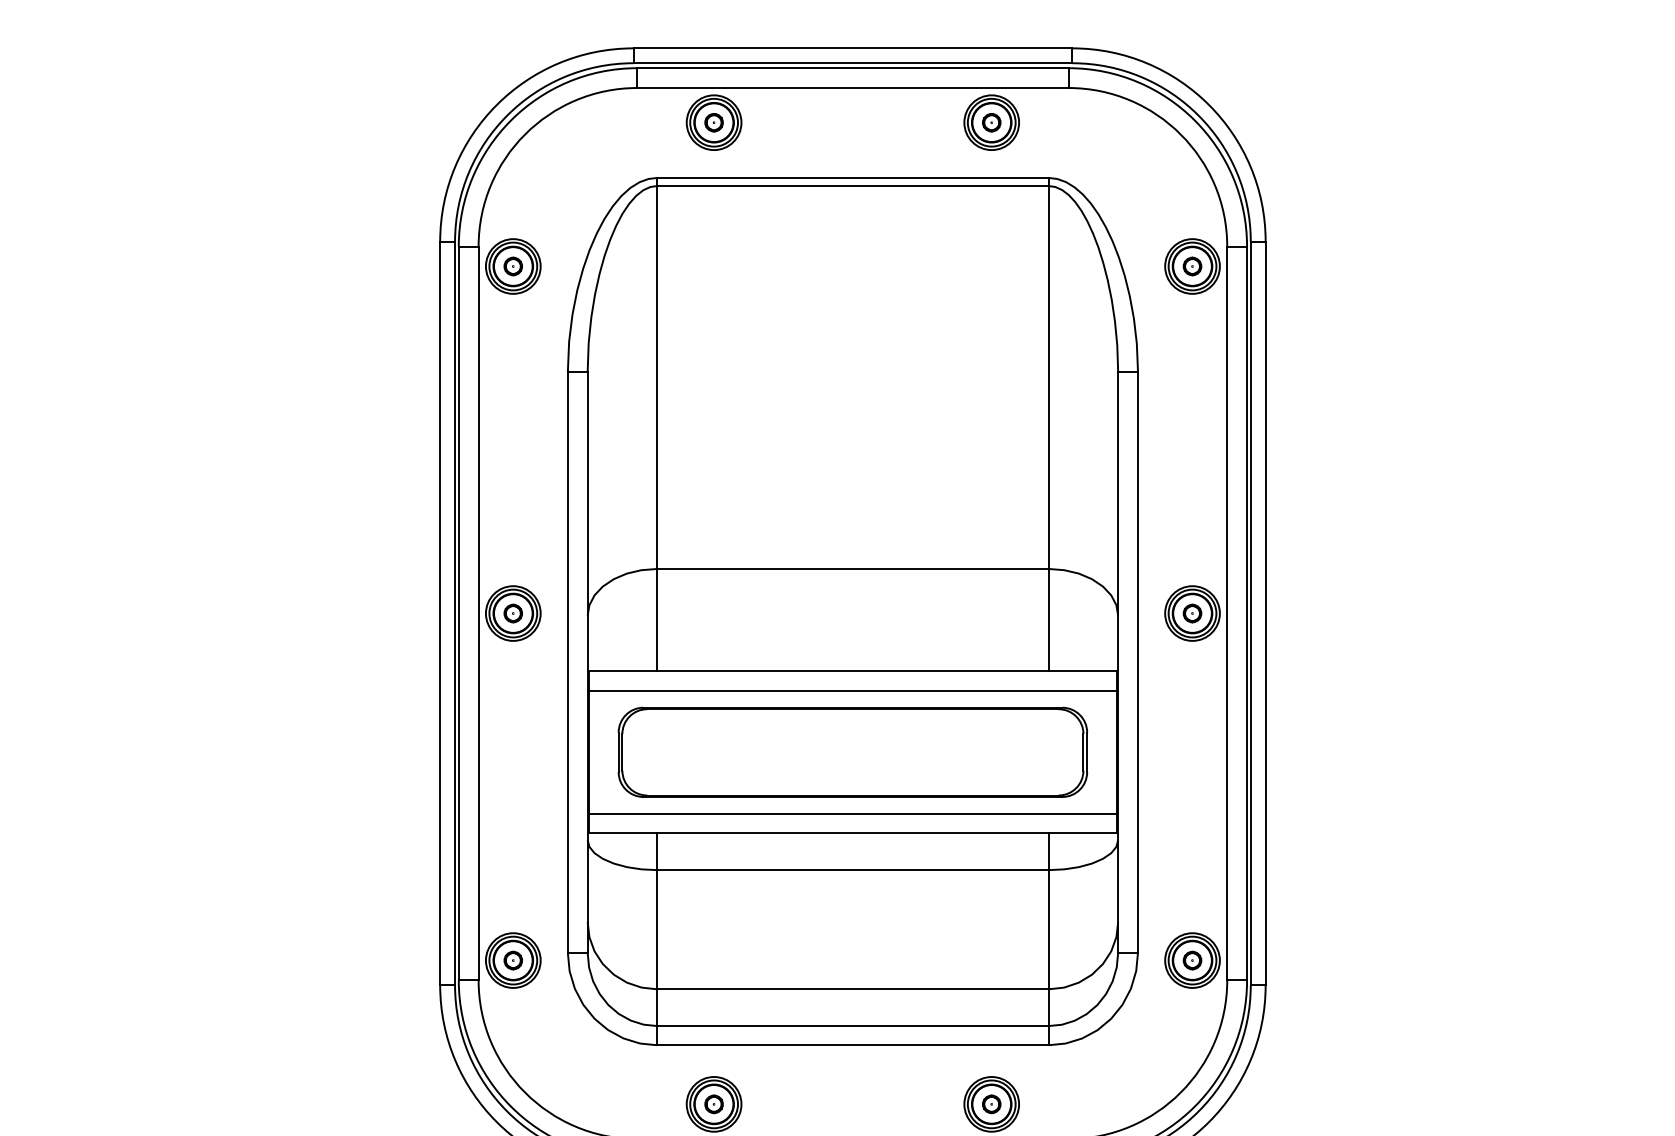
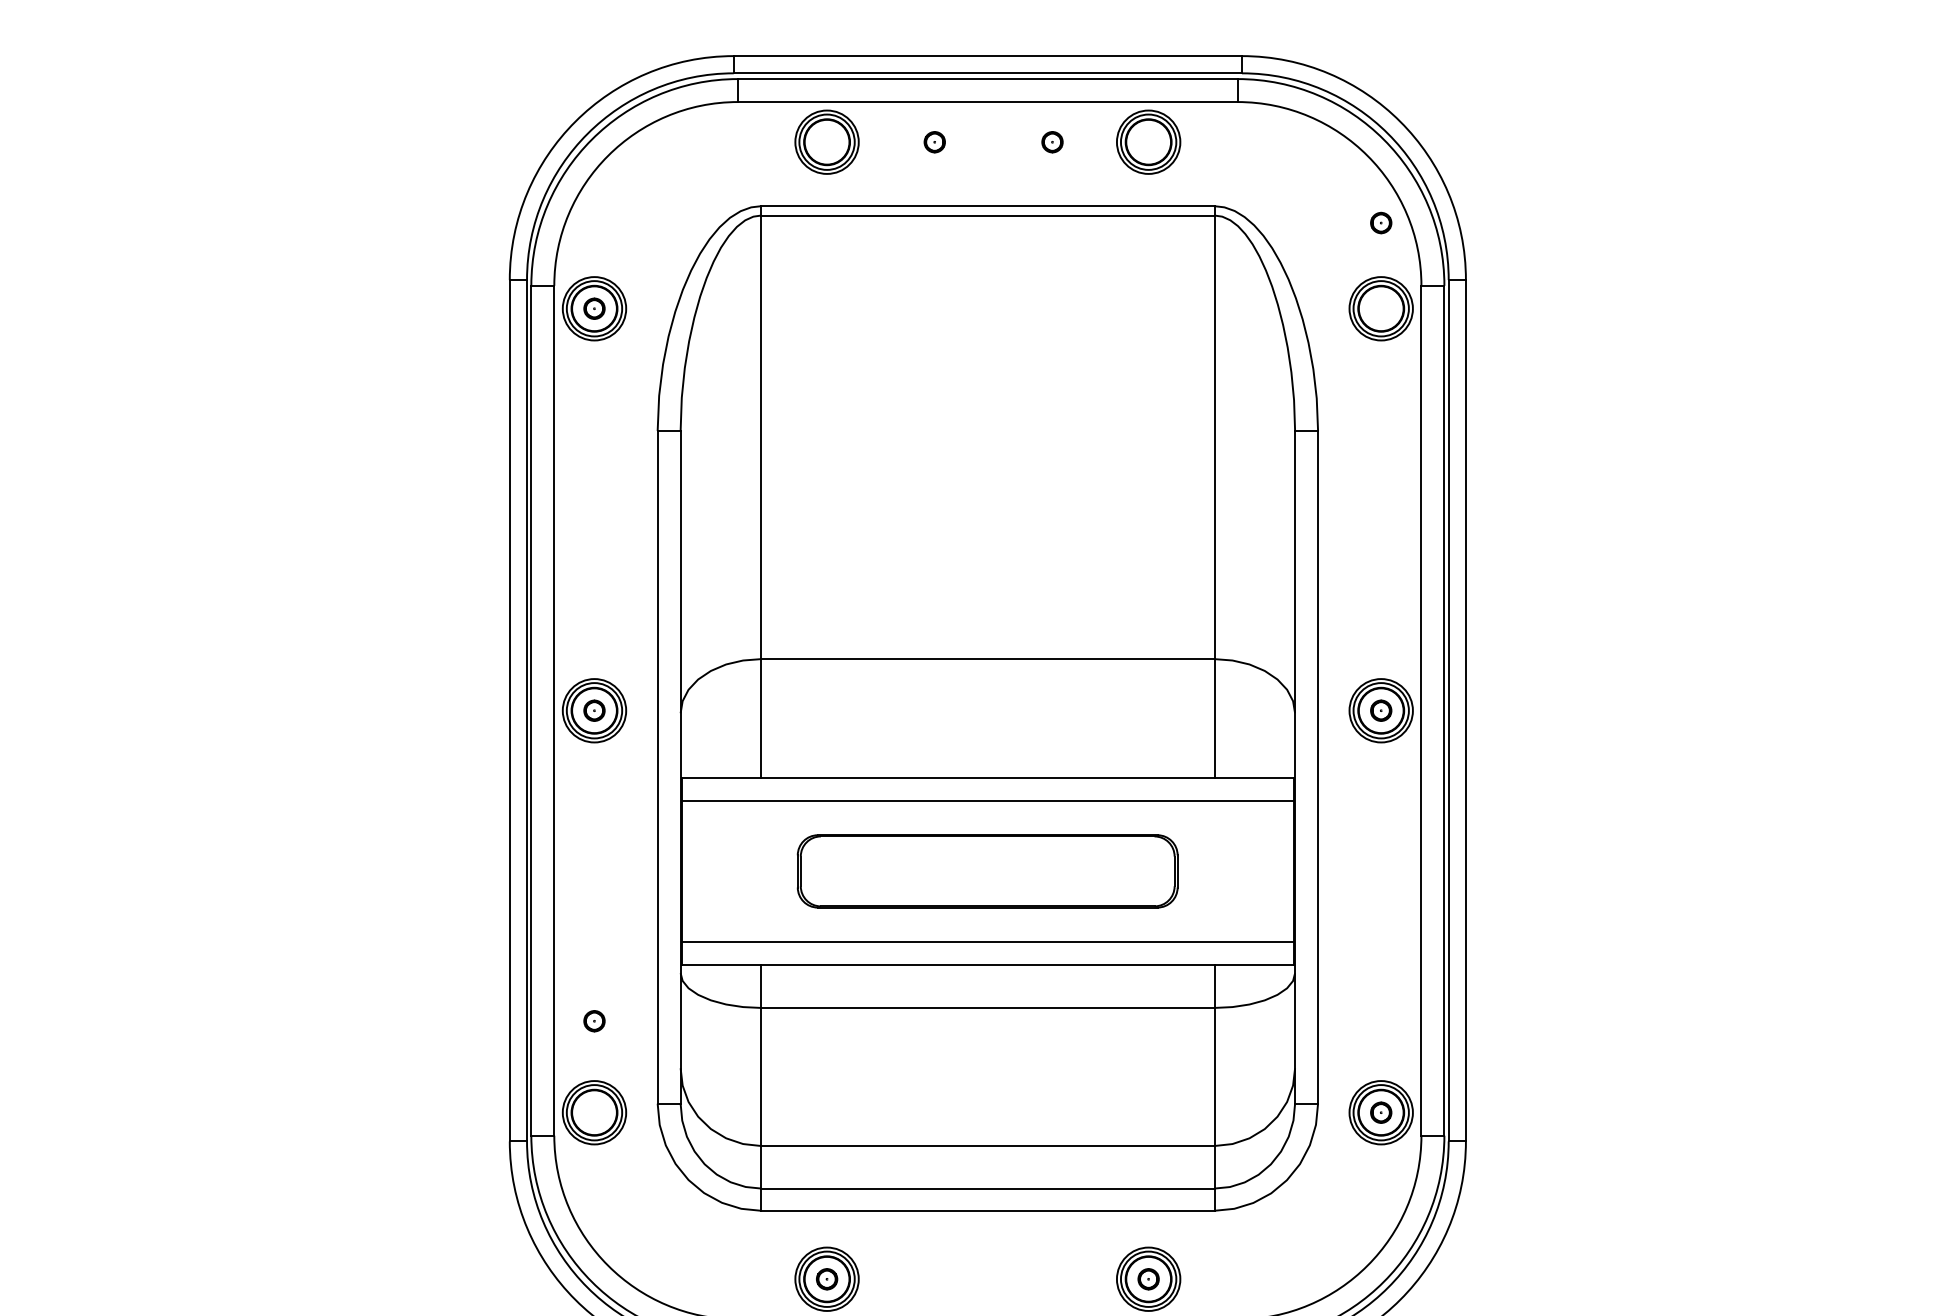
part: (713, 122) -> (934, 141), moved
part: (991, 122) -> (1052, 141), moved
part: (1192, 266) -> (1381, 223), moved
part: (852, 751) -> (987, 870), size x0.7
part: (512, 960) -> (593, 1021), moved

